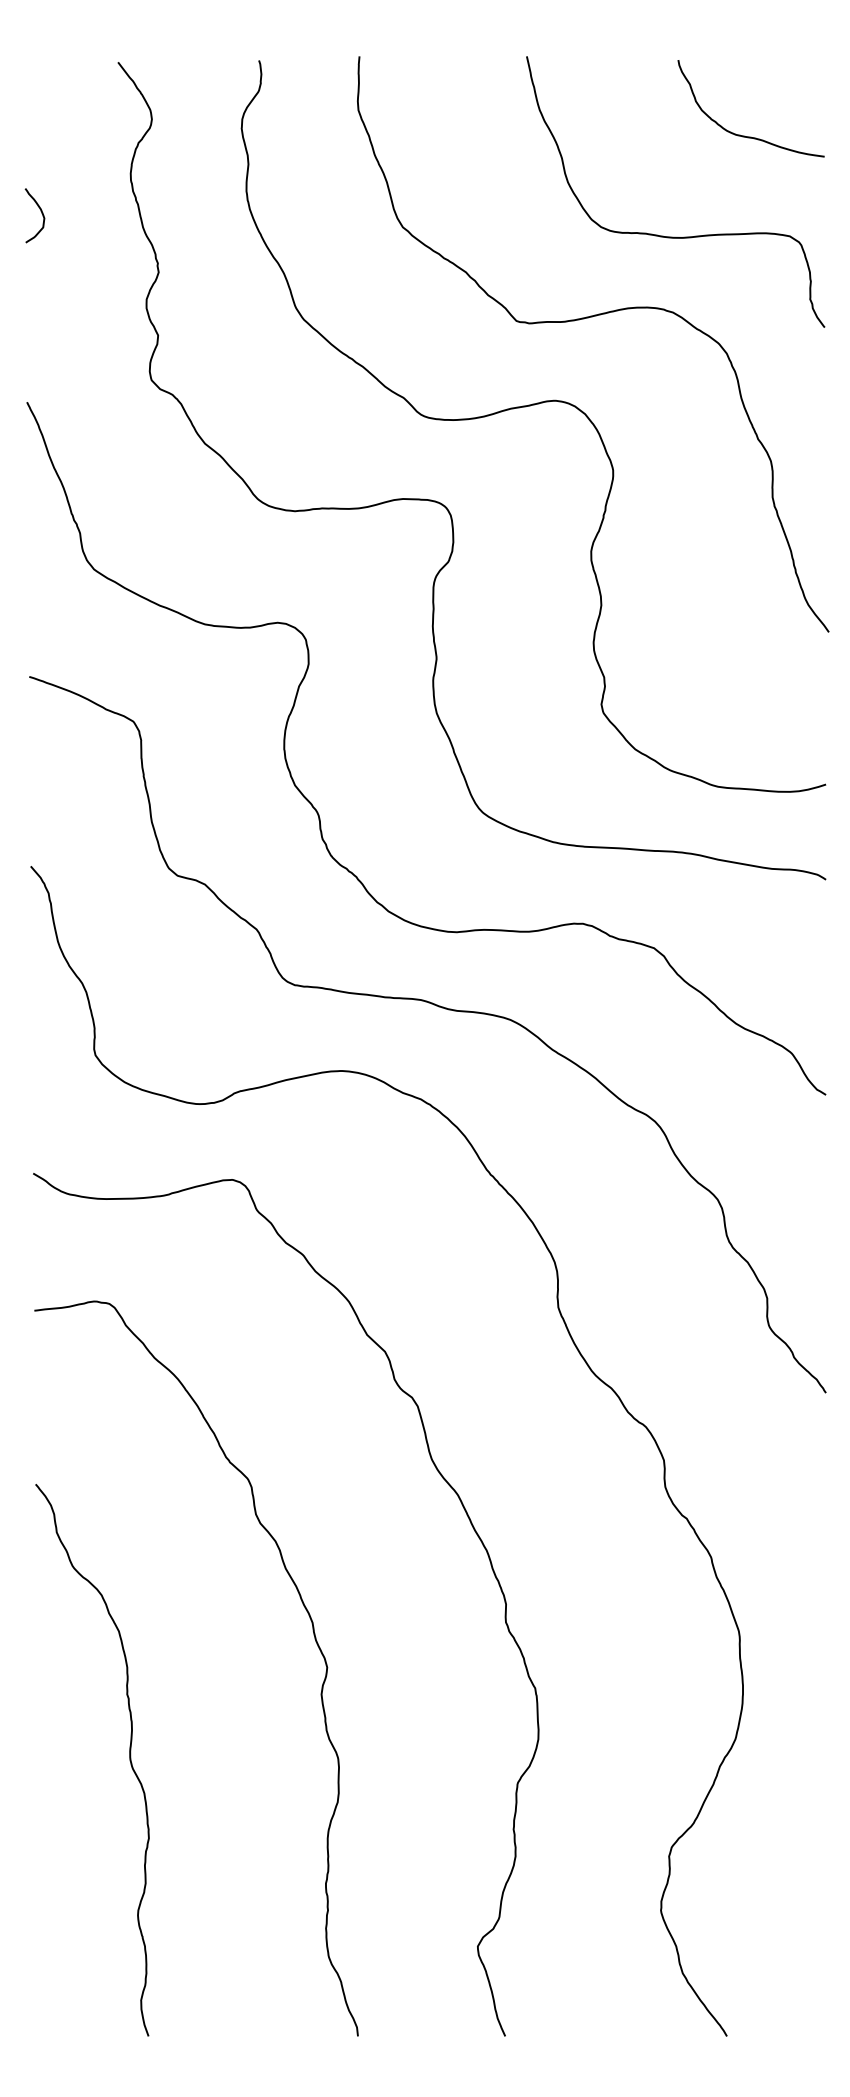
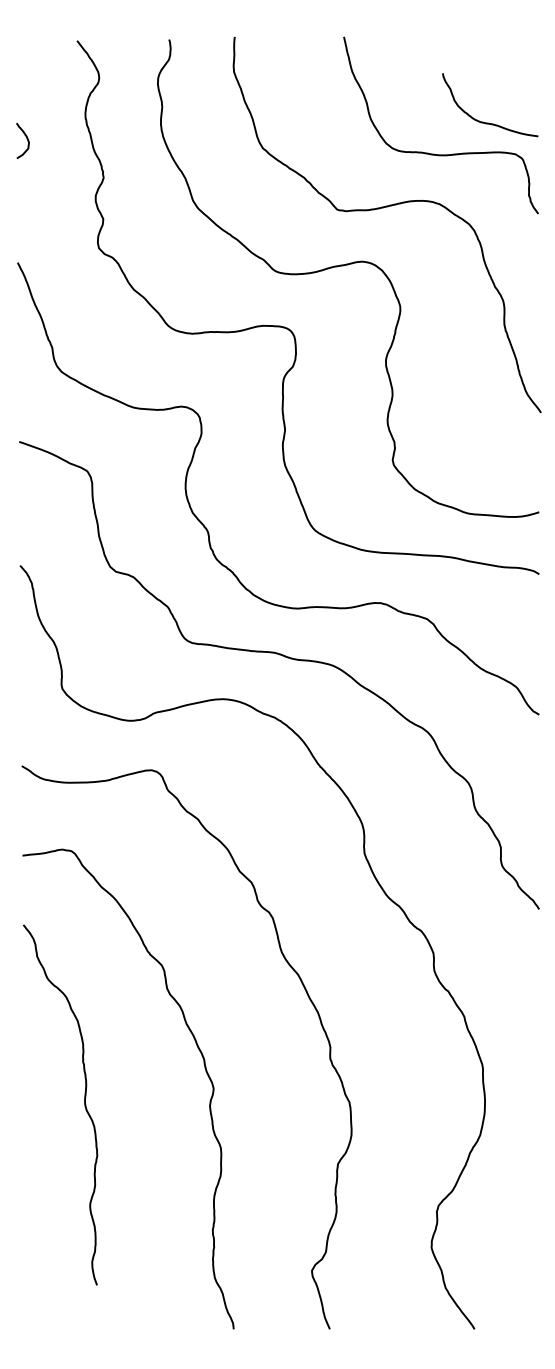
curve: (748, 135) -> (488, 122), moved
curve: (129, 1759) -> (84, 1104), moved

